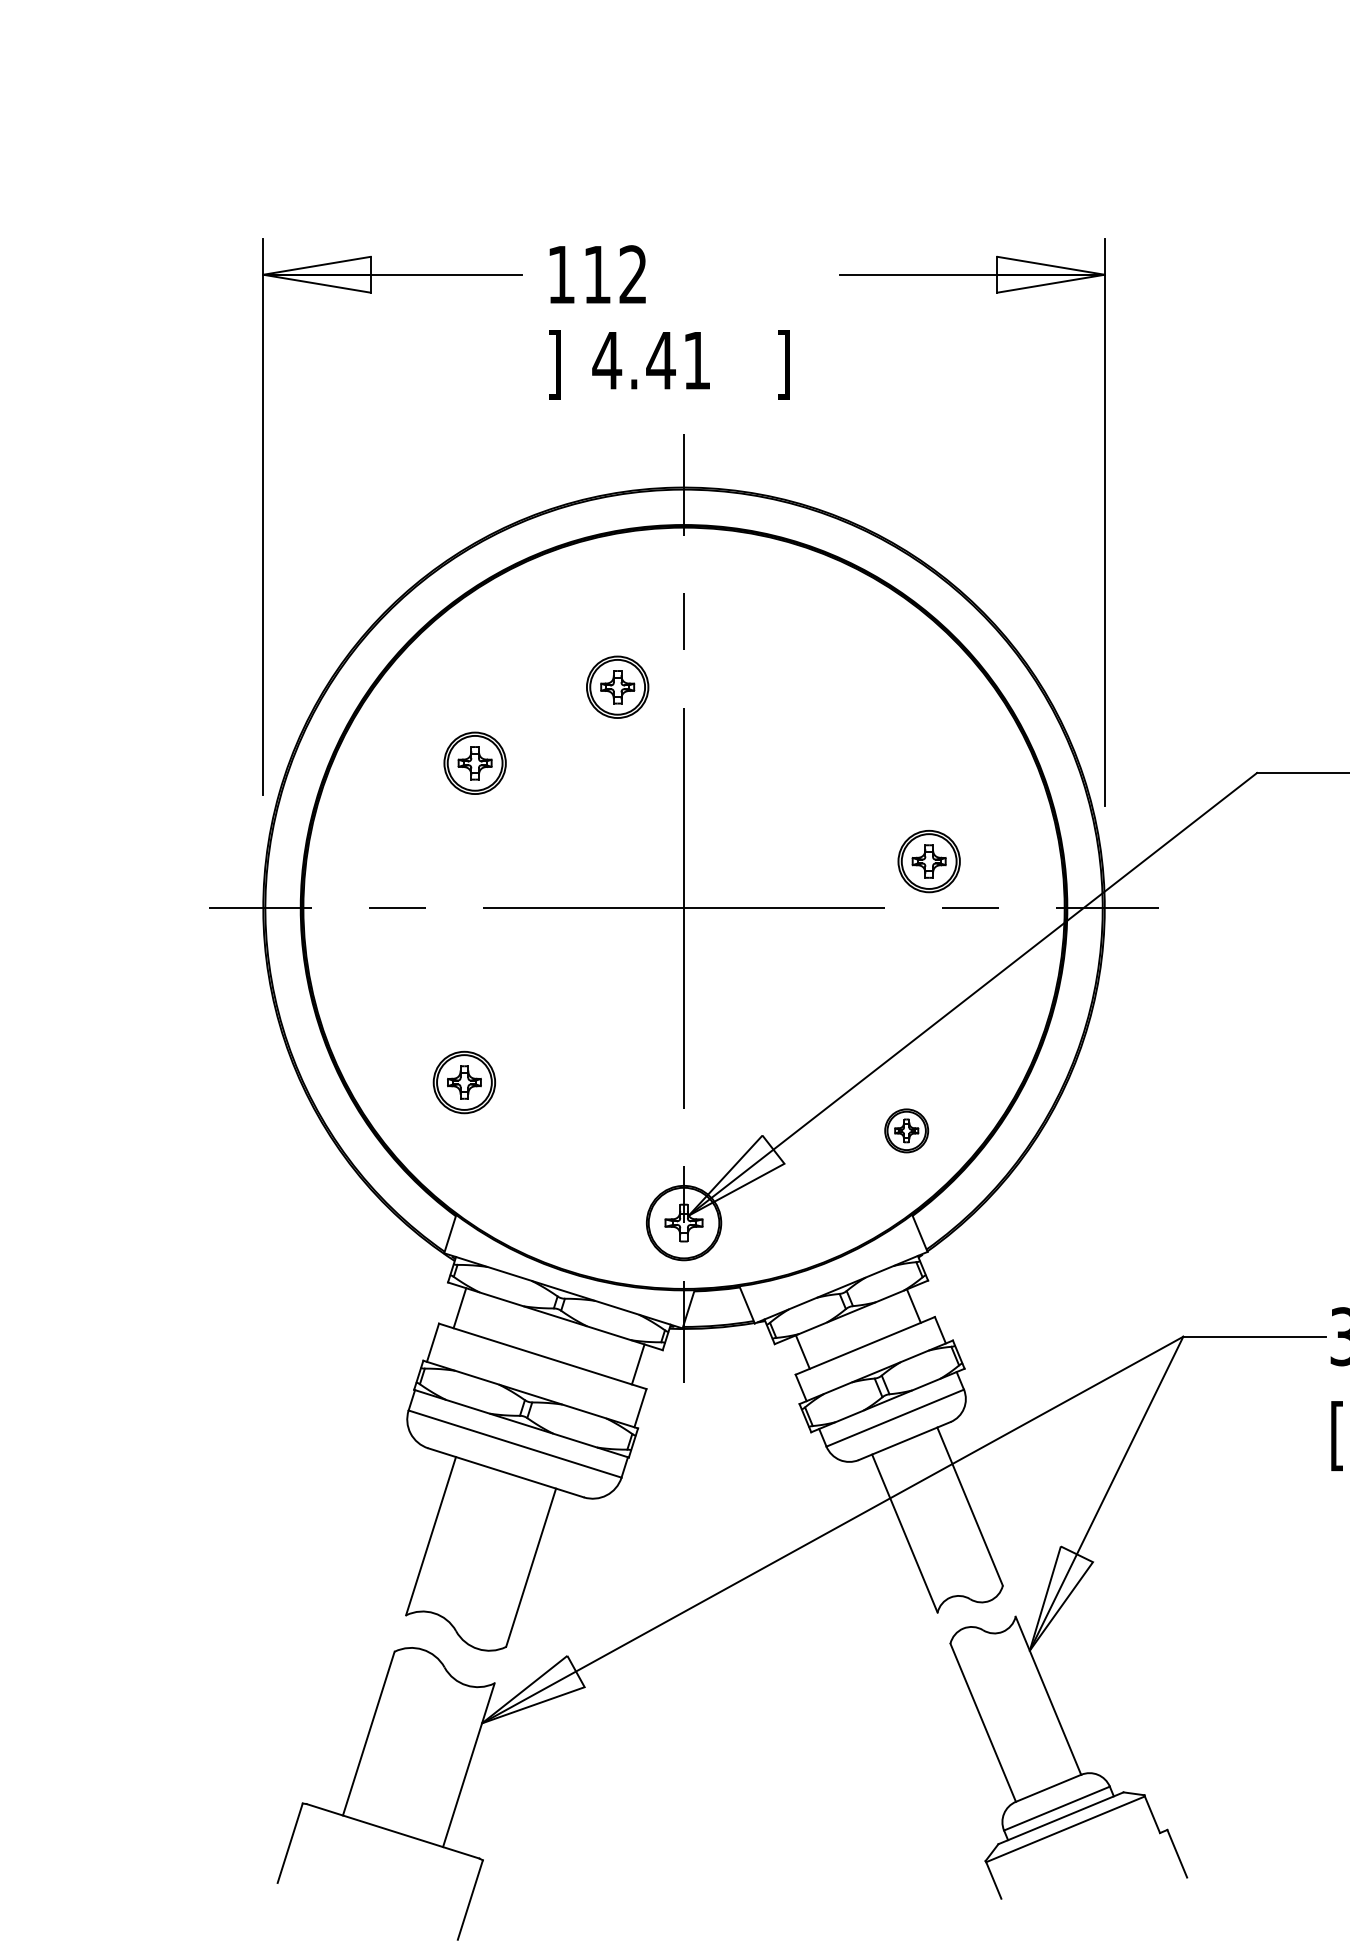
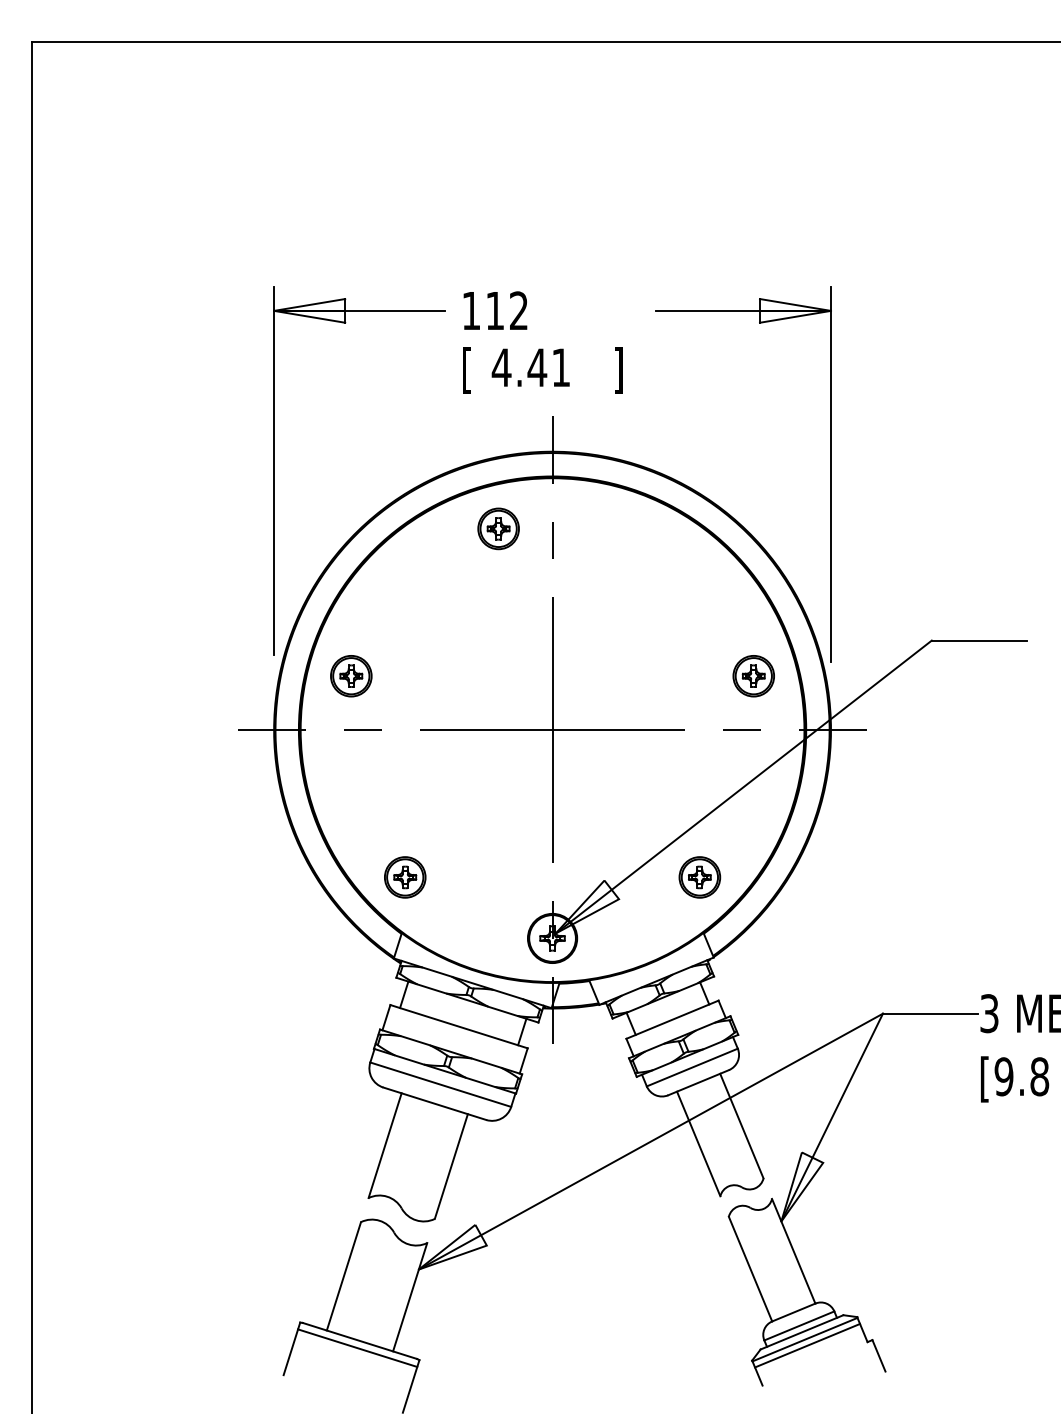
text: (553, 364) -> (466, 370), ] -> [
part: (617, 686) -> (498, 528), moved
part: (475, 763) -> (351, 676), moved
part: (928, 861) -> (753, 676), moved
part: (464, 1082) -> (405, 877), moved
part: (906, 1130) -> (699, 877), size x1.43
line: (1069, 1838) -> (807, 1345), added
line: (389, 1841) -> (357, 1347), added

